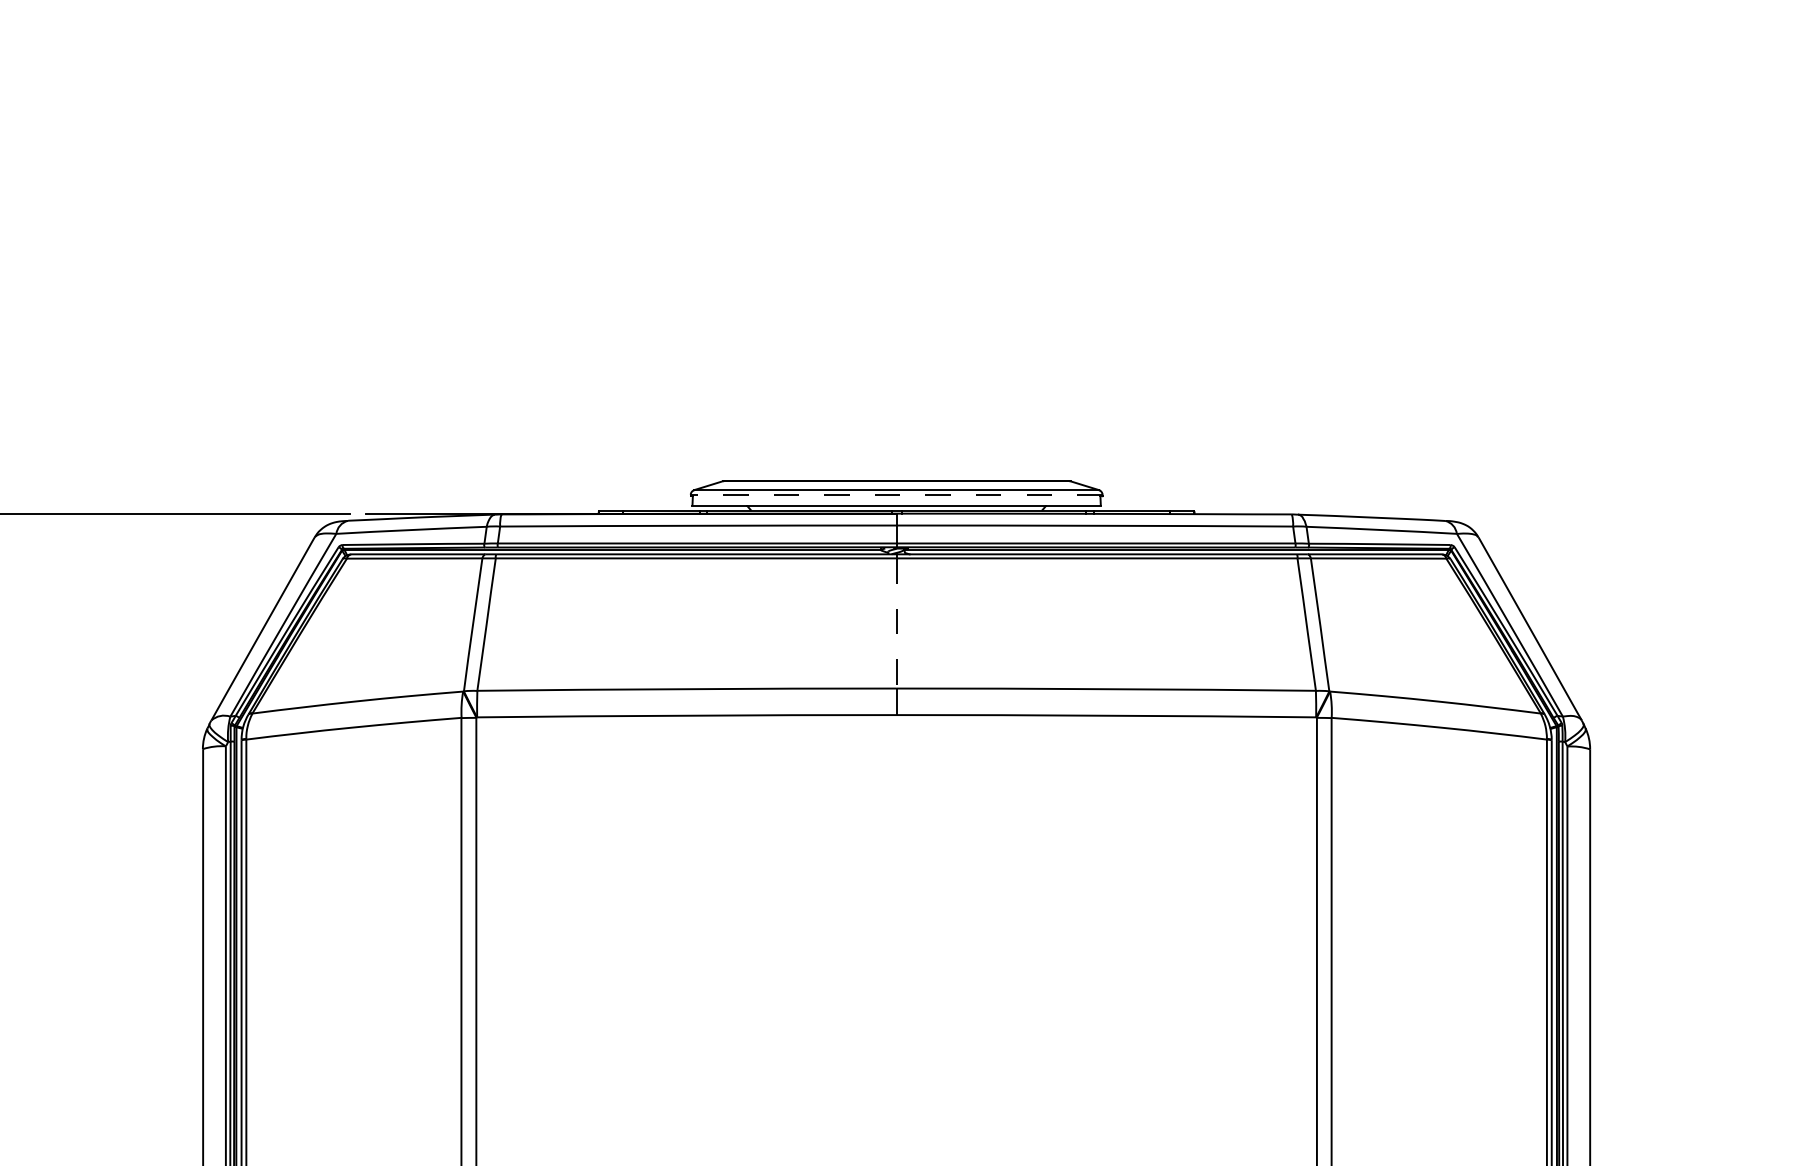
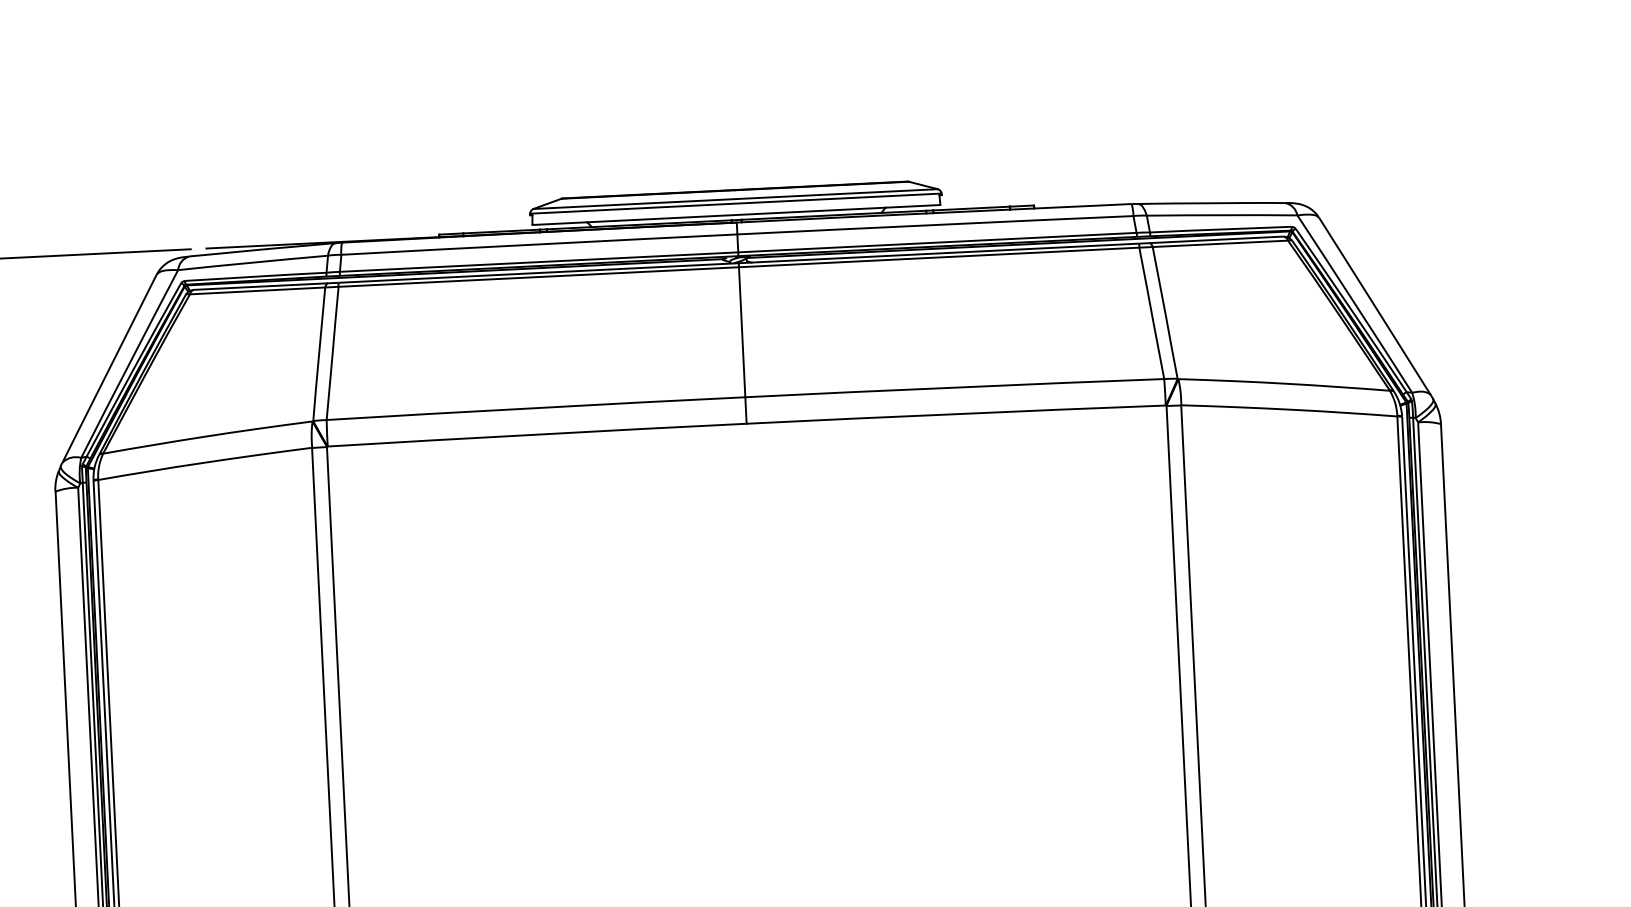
line: (896, 494) -> (735, 203), dashed -> solid
line: (896, 623) -> (742, 332), dashed -> solid

